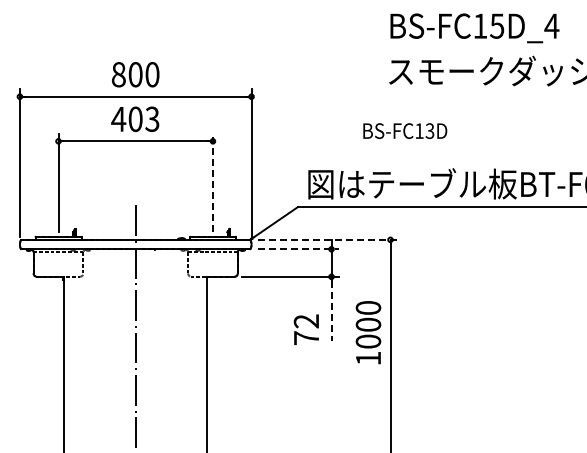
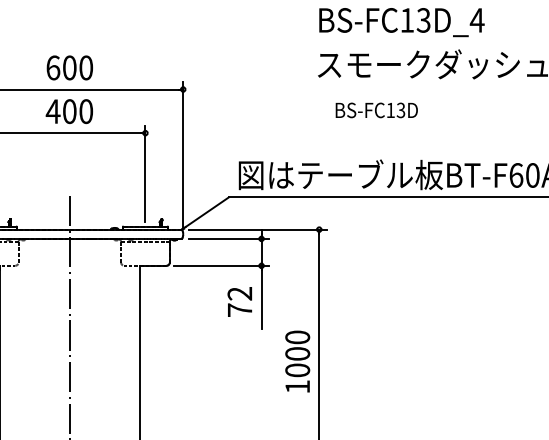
text: (497, 25) -> (424, 19), BS-FC15D_4 -> BS-FC13D_4
text: (118, 74) -> (52, 67), 800 -> 600
text: (152, 118) -> (86, 110), 403 -> 400
text: (405, 130) -> (377, 109), moved
line: (212, 182) -> (144, 173), dashed -> solid
line: (328, 239) -> (258, 229), dashed -> solid
line: (298, 249) -> (229, 239), dashed -> solid
line: (331, 311) -> (261, 299), dashed -> solid
text: (305, 329) -> (238, 301), moved
text: (368, 332) -> (297, 361), moved

